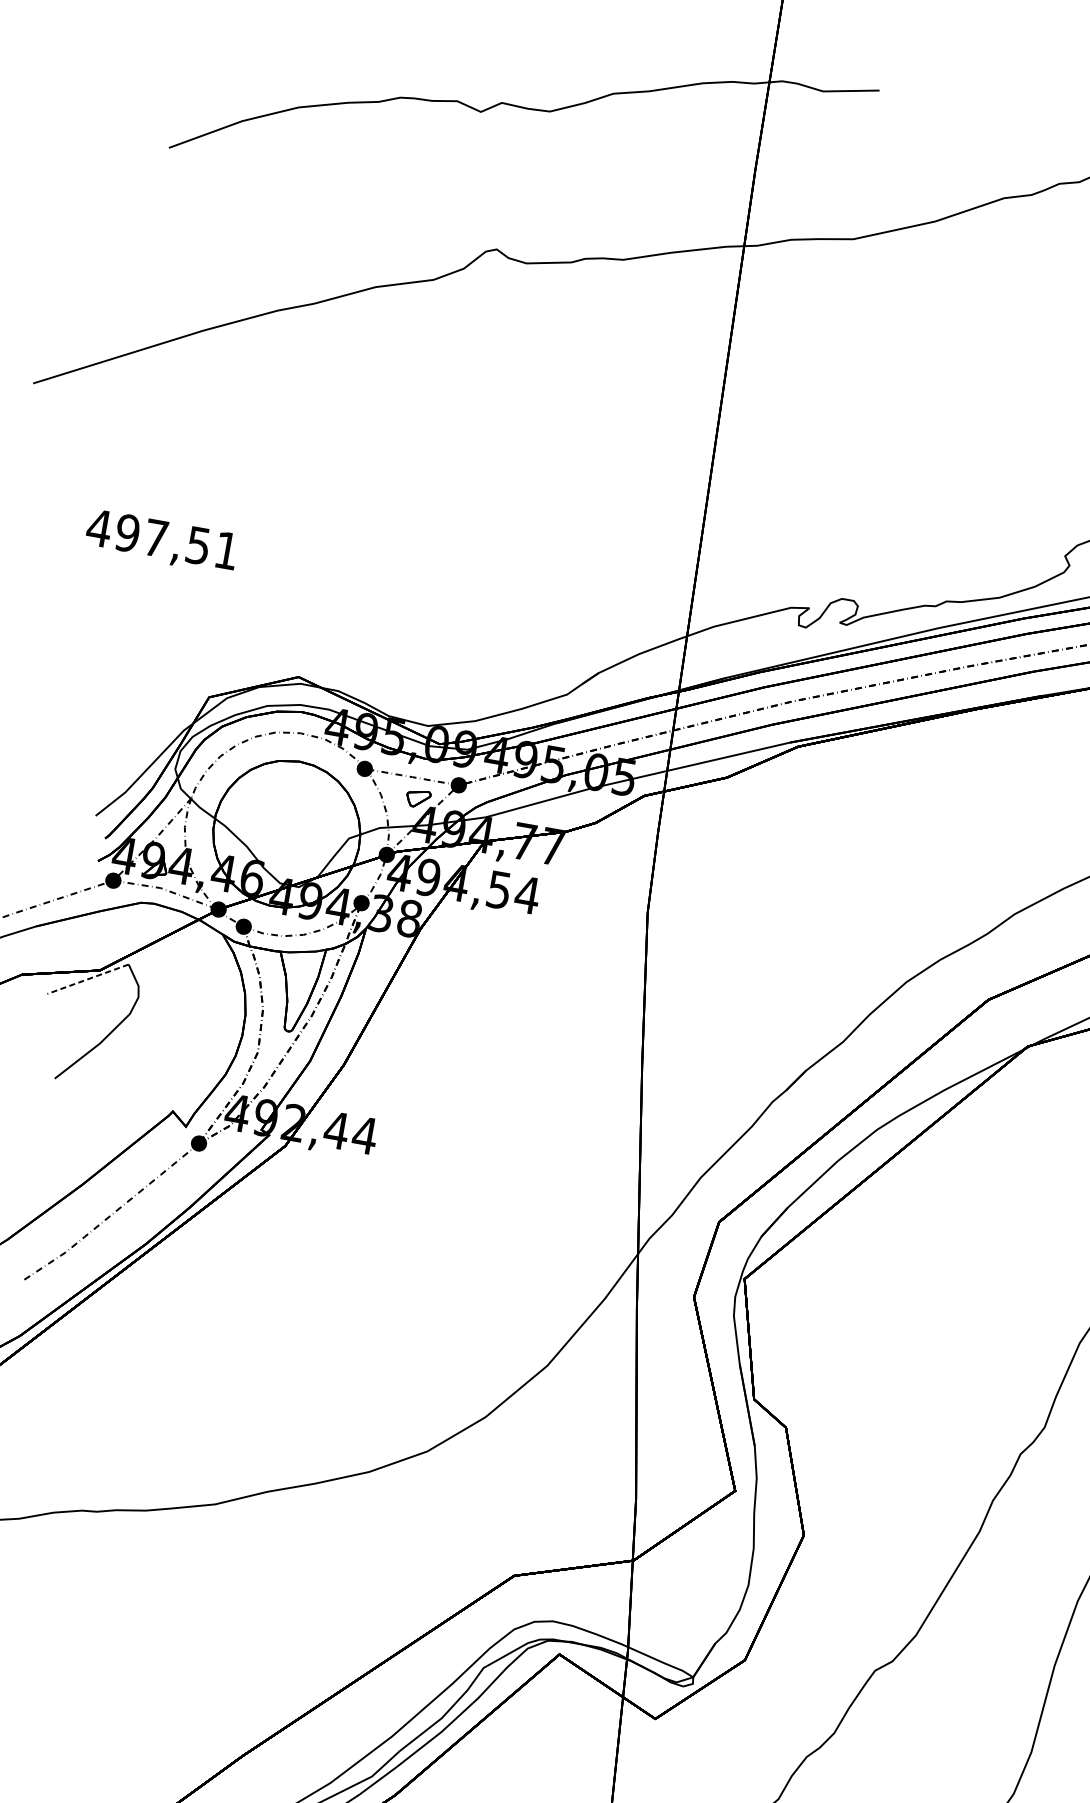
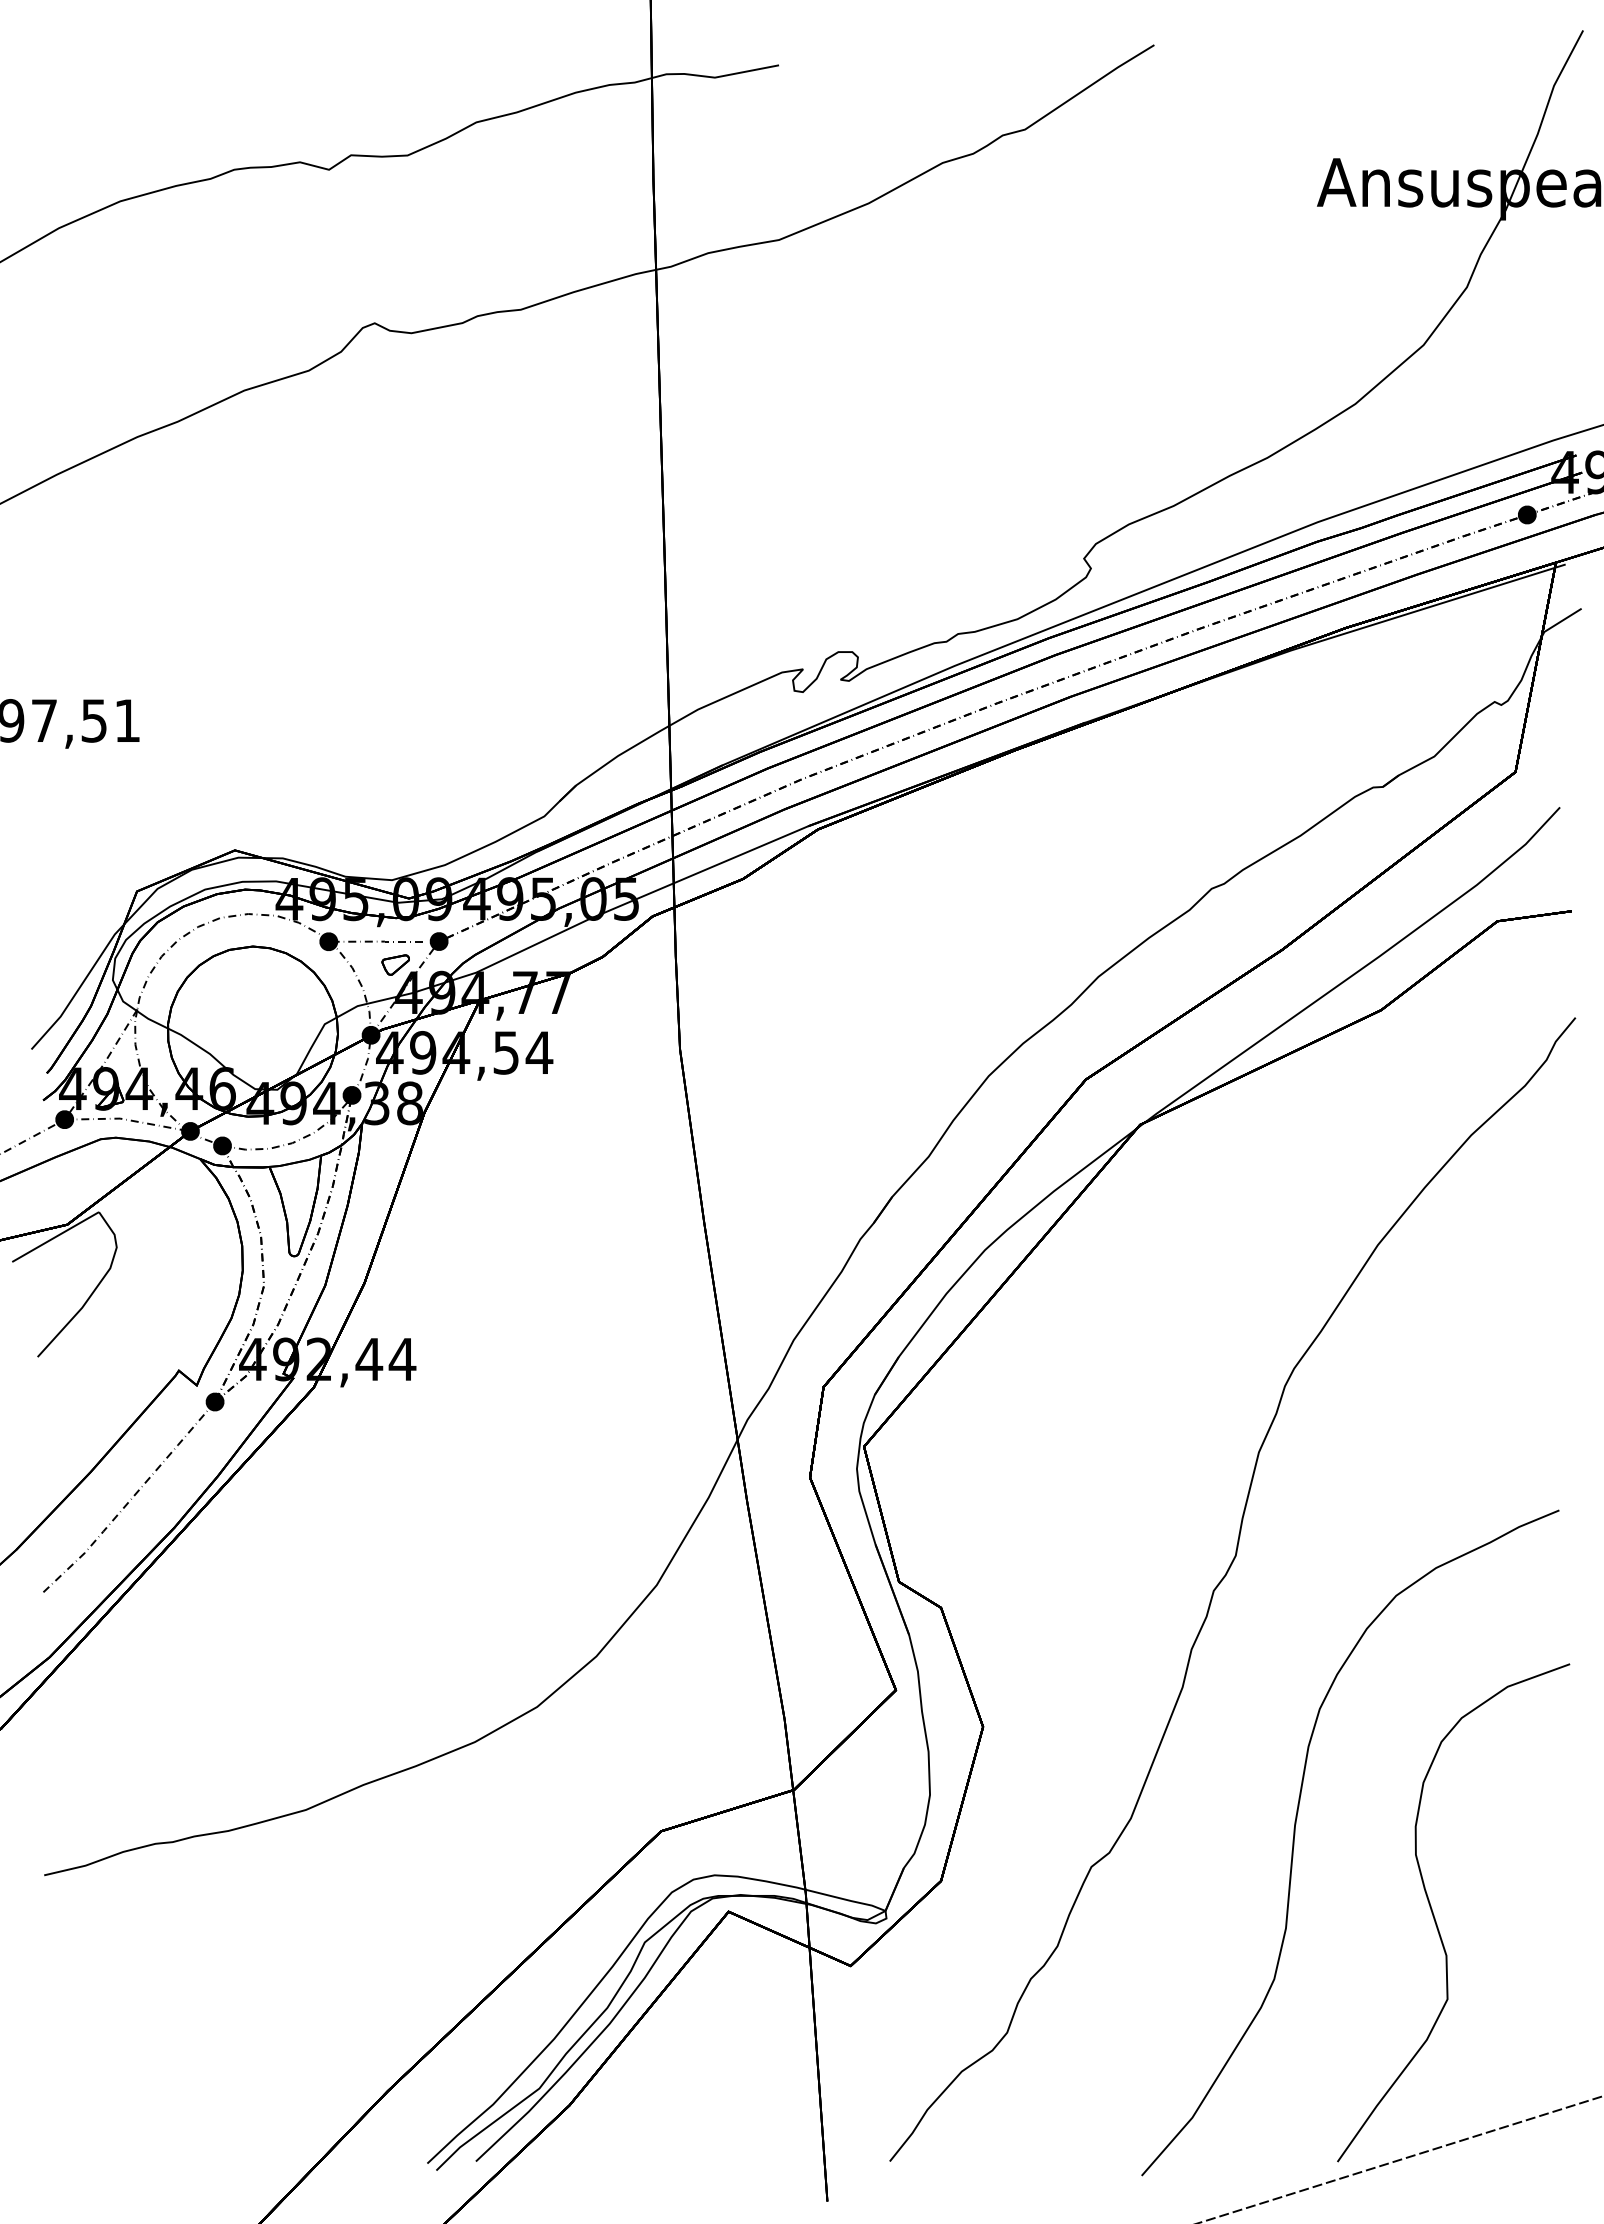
line: (87, 979) -> (55, 1237), dashed -> solid

